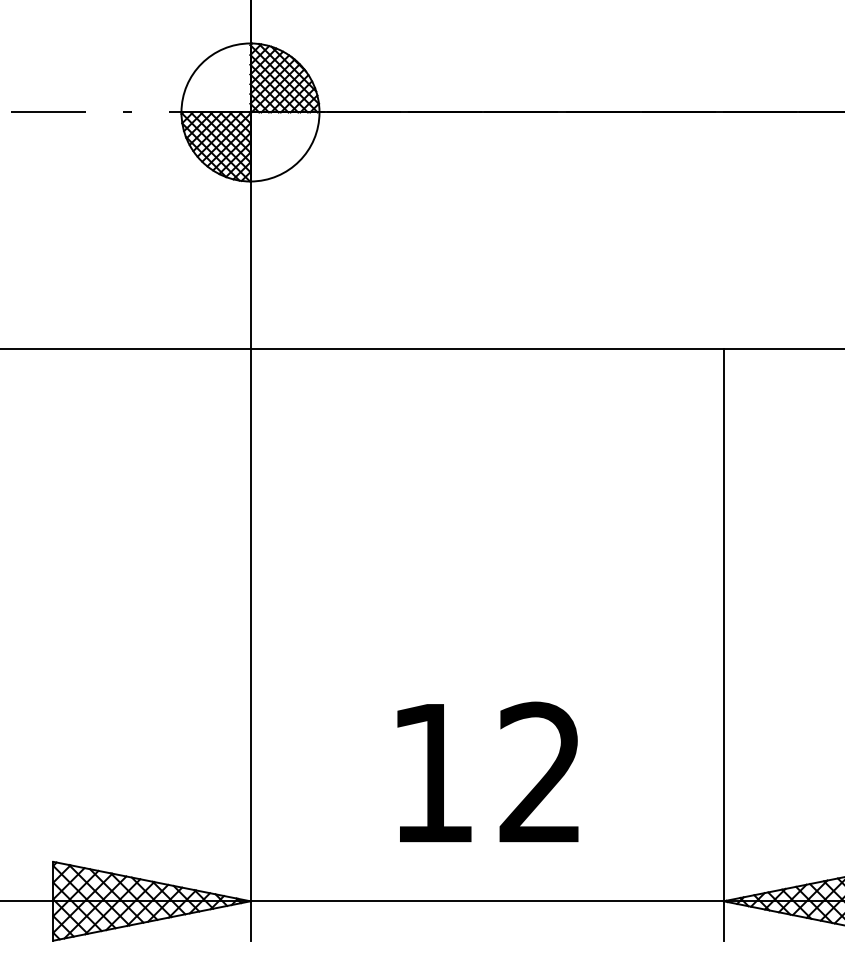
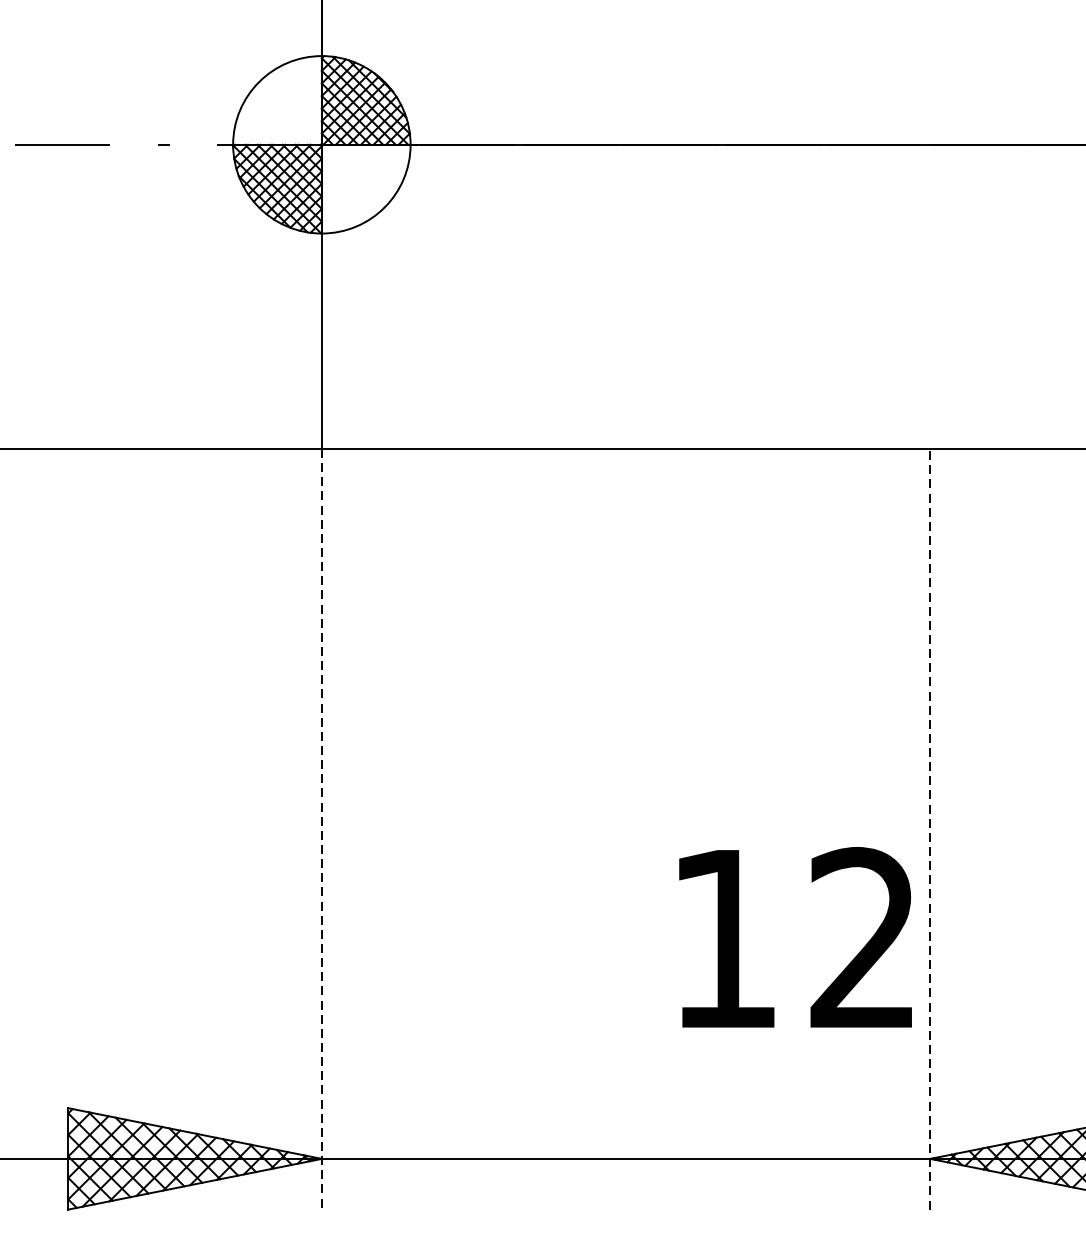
line: (250, 644) -> (321, 828), solid -> dashed
line: (723, 644) -> (929, 828), solid -> dashed
text: (487, 771) -> (794, 936), moved

